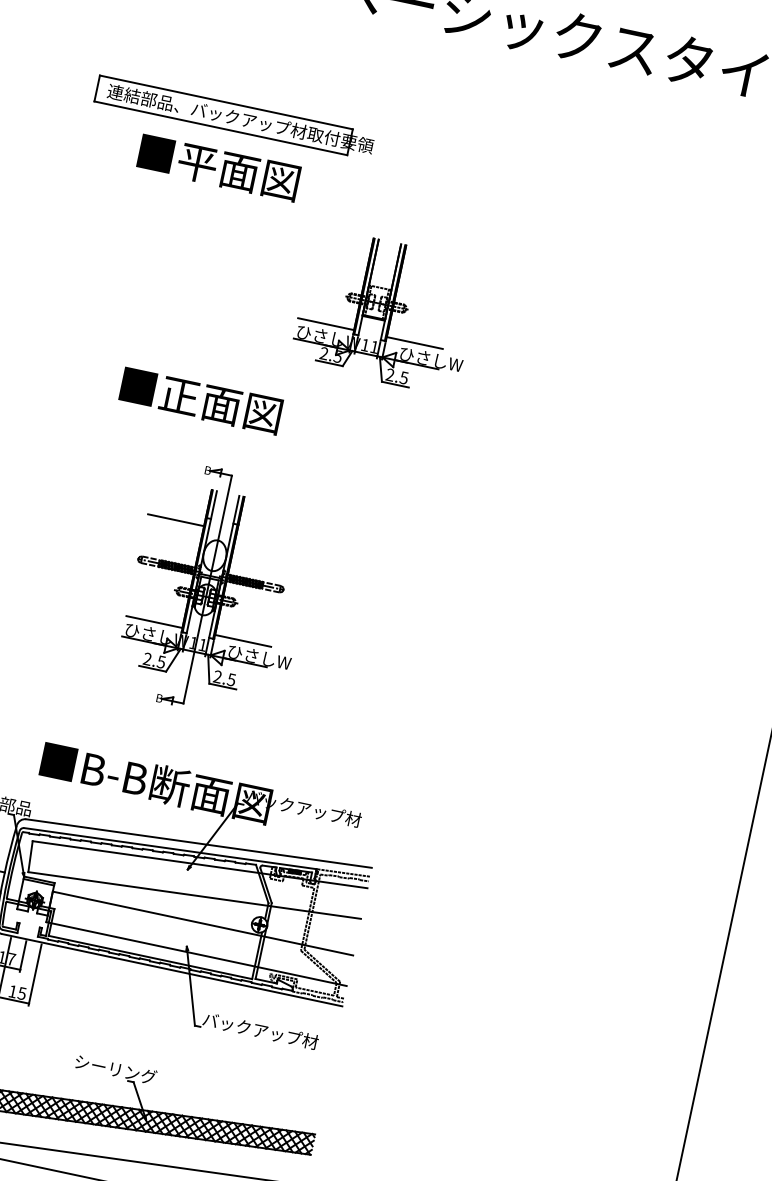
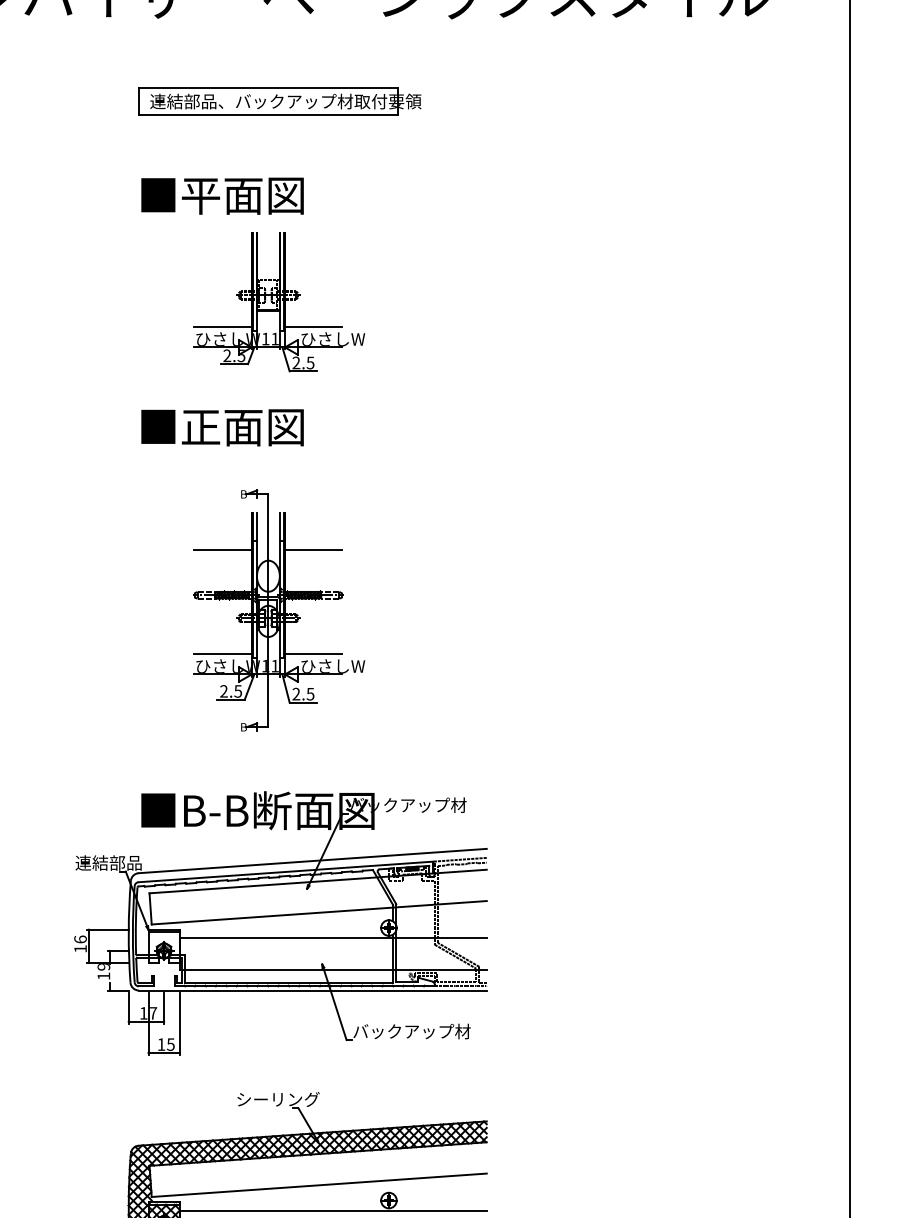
part: (234, 117) -> (279, 101), moved
text: (218, 167) -> (222, 195), moved
part: (386, 312) -> (279, 302), moved
line: (264, 538) -> (313, 549), added

